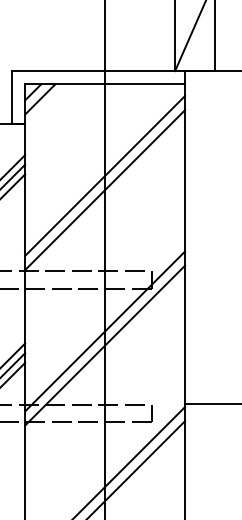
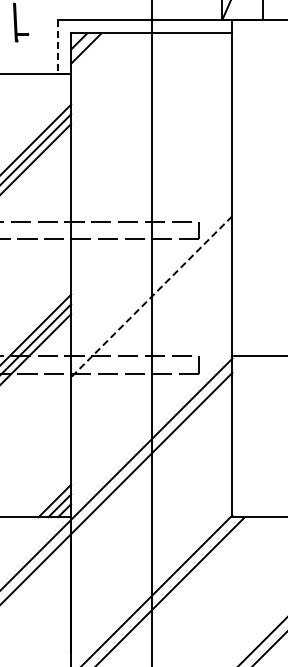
line: (11, 97) -> (57, 46), solid -> dashed
line: (104, 175) -> (151, 125), removed
line: (104, 189) -> (151, 139), removed
line: (104, 331) -> (151, 282), removed
line: (104, 346) -> (151, 297), solid -> dashed

